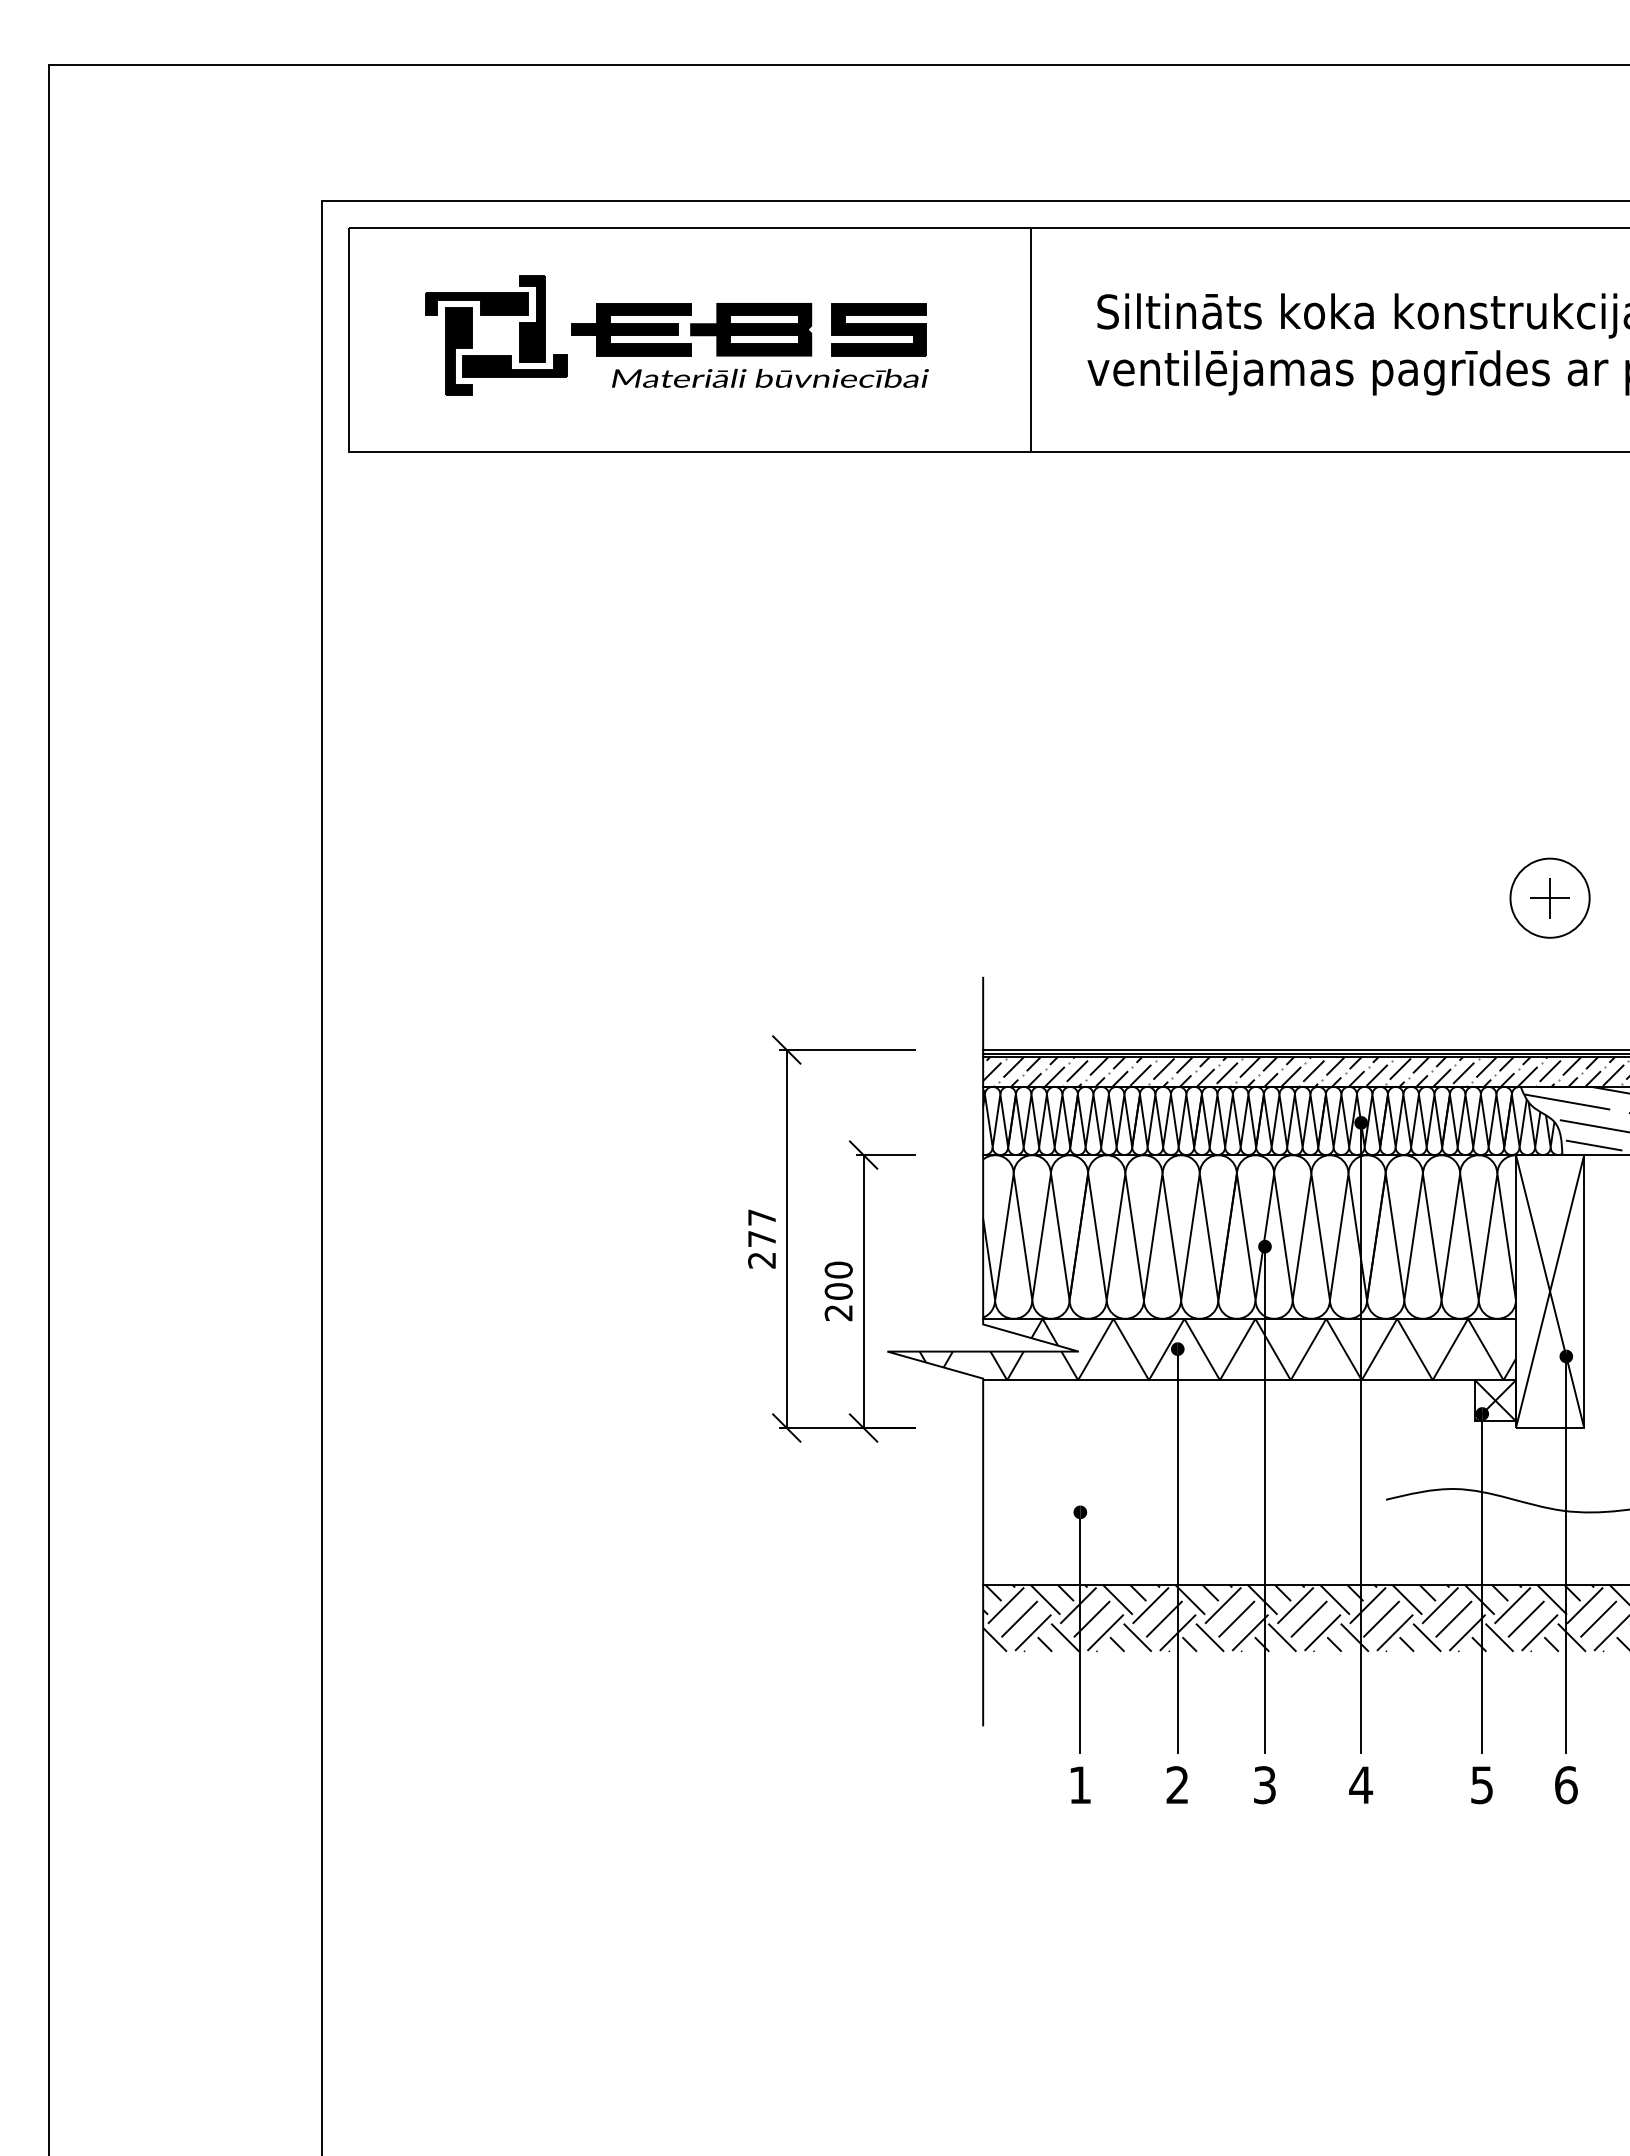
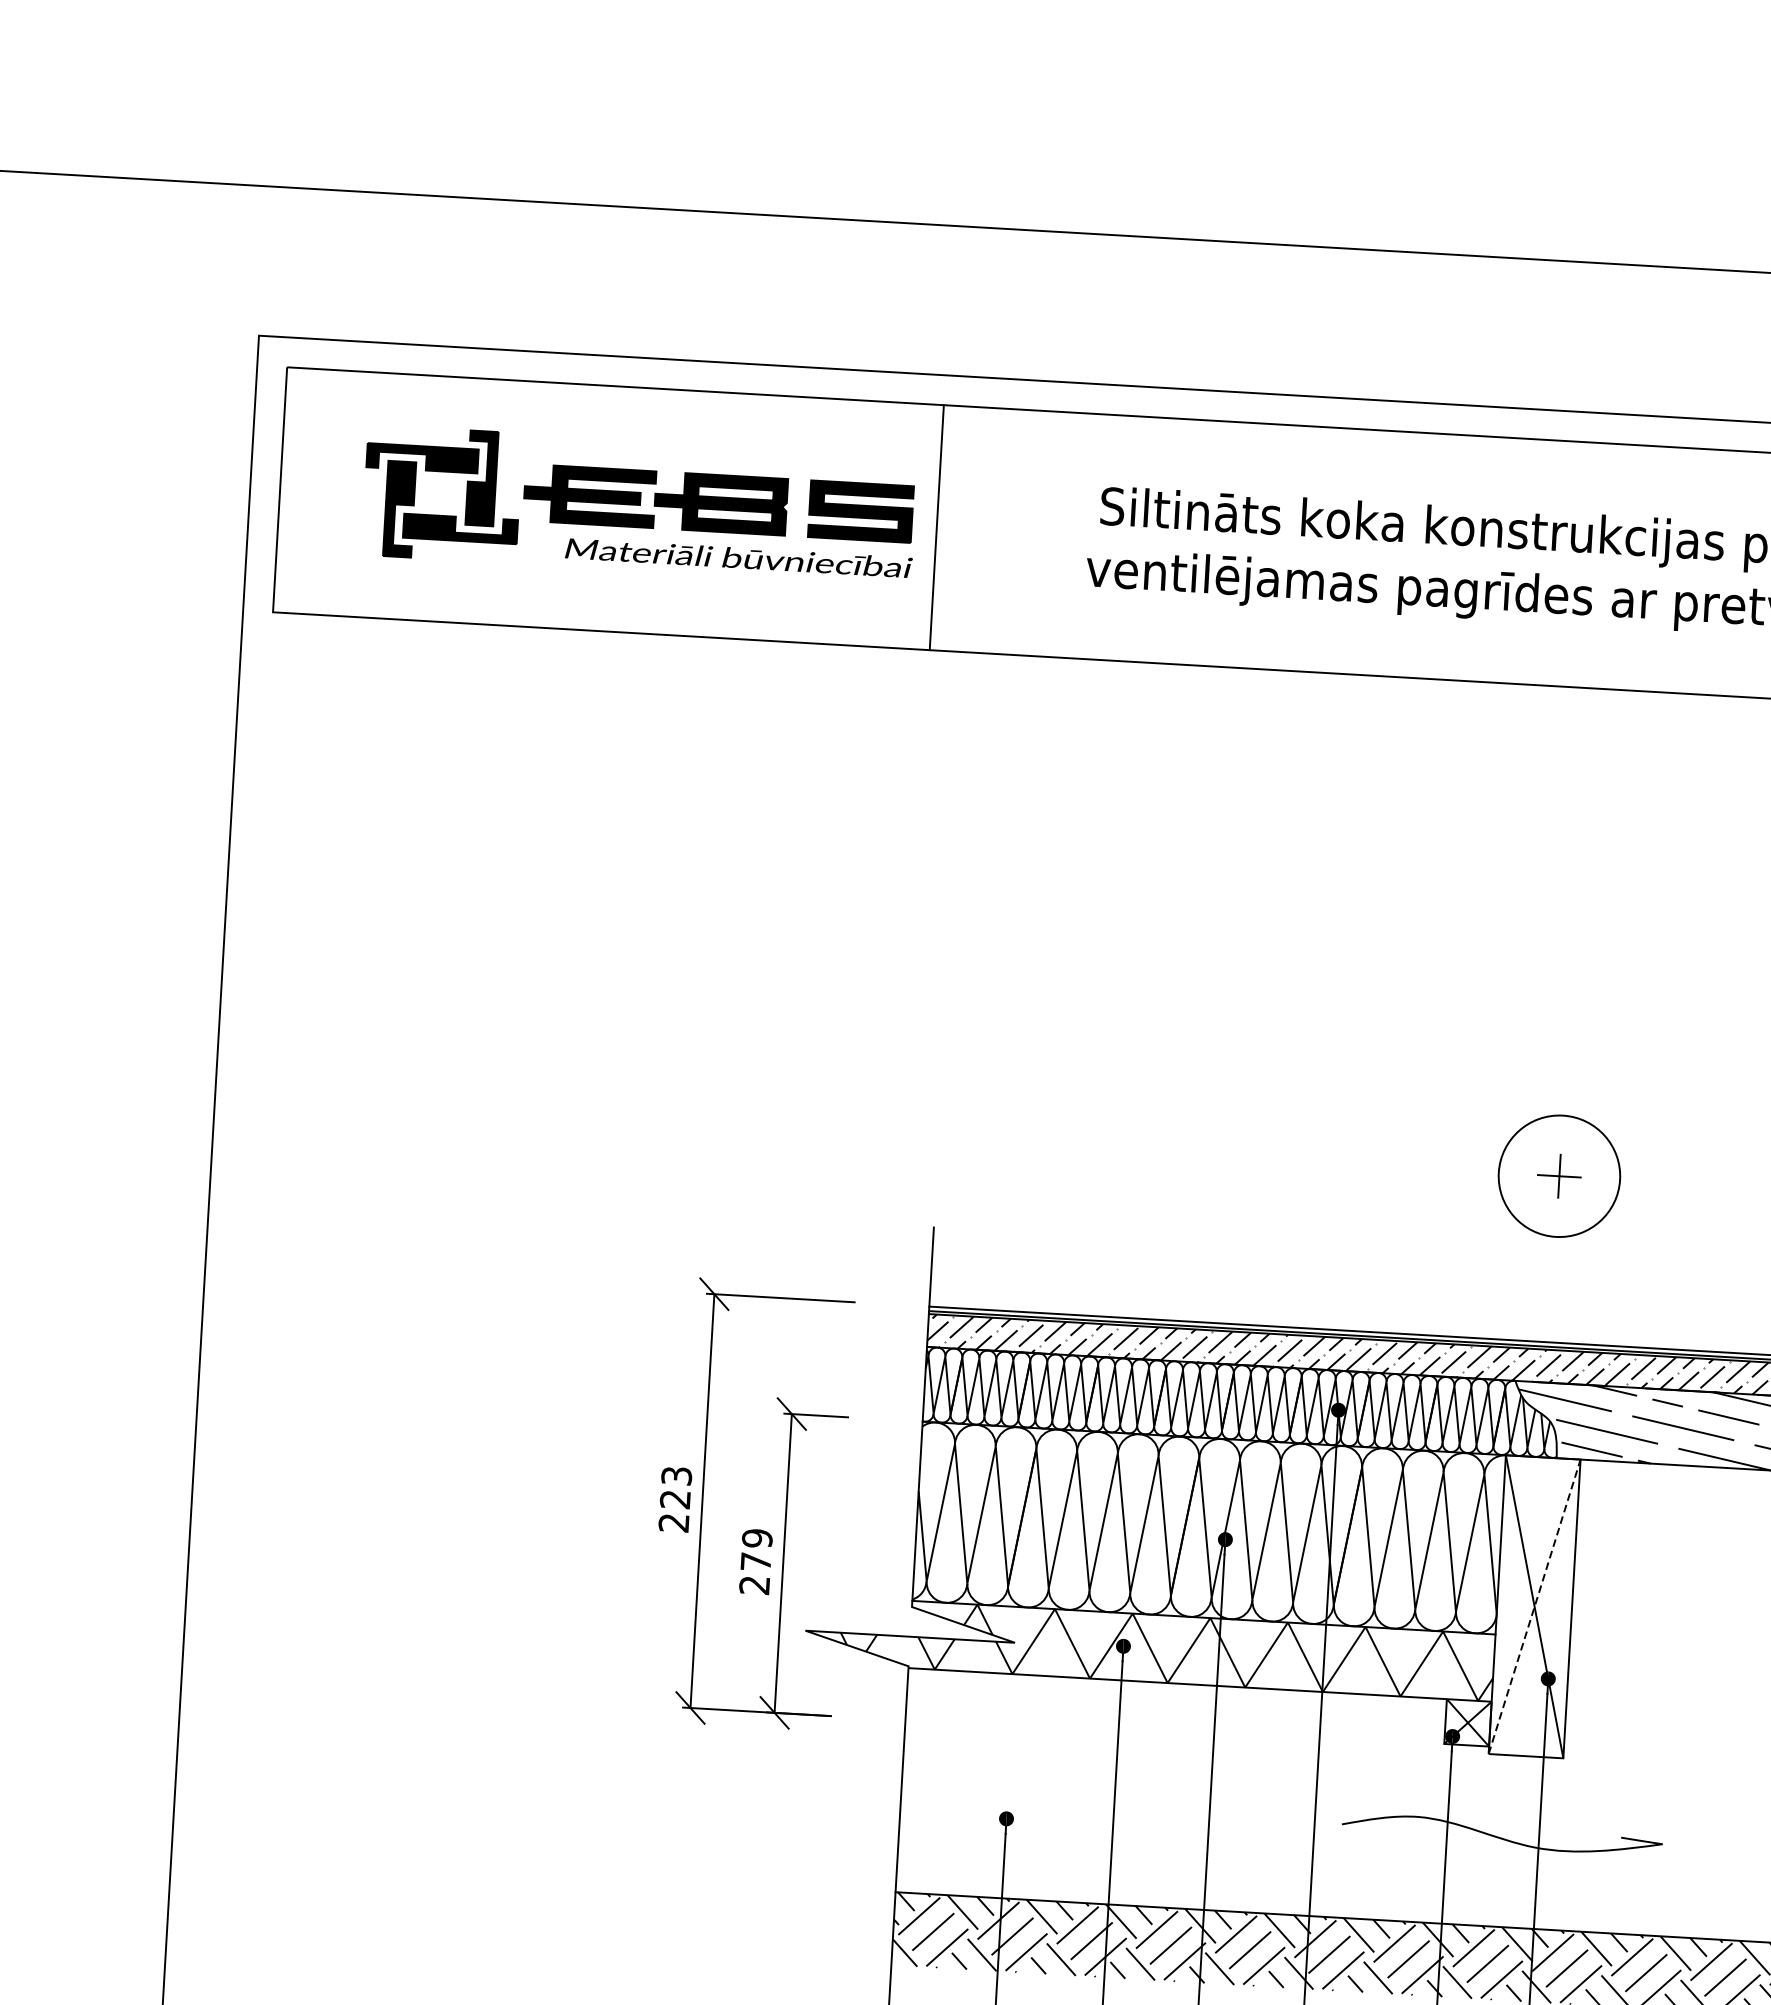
line: (1031, 340) -> (937, 527), moved
circle: (1549, 897) -> (1558, 1175), size x1.4
text: (762, 1228) -> (676, 1488), 277 -> 223
text: (838, 1280) -> (756, 1549), 200 -> 279
line: (1550, 1291) -> (1535, 1606), solid -> dashed

